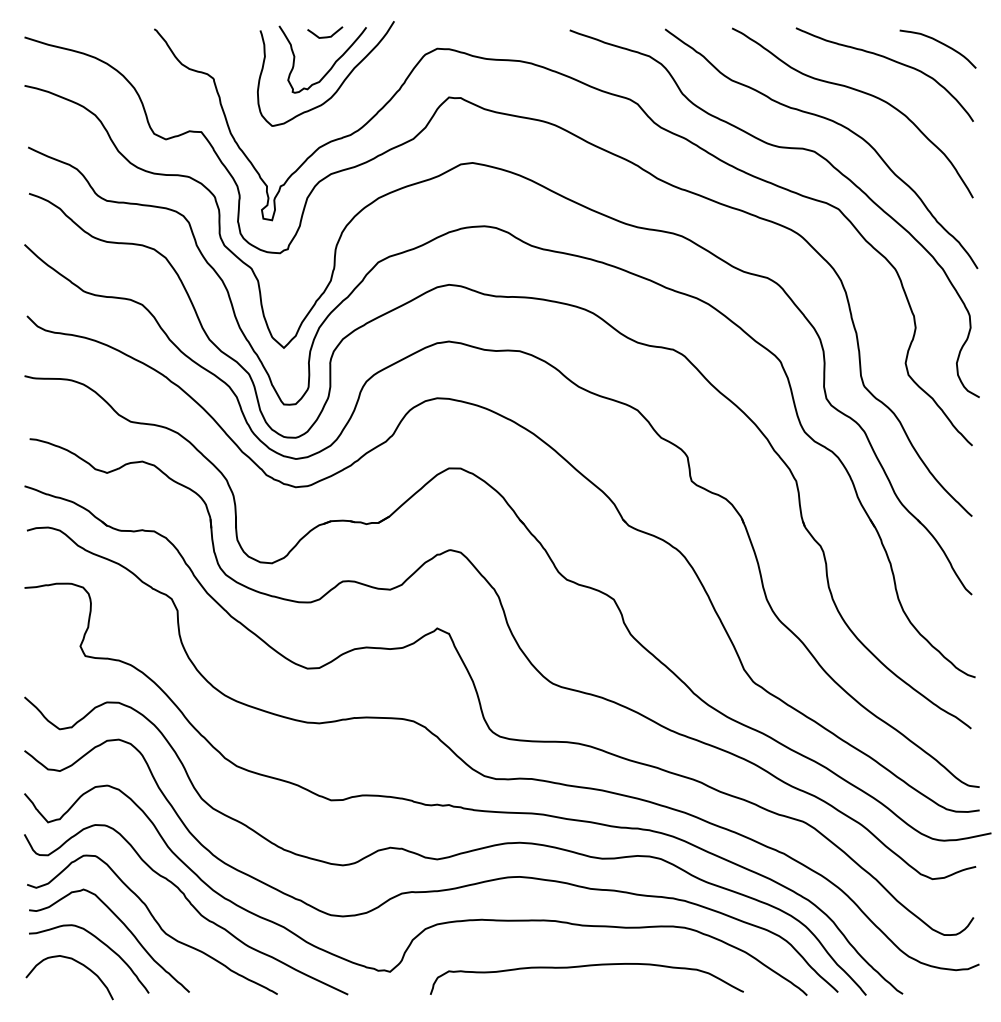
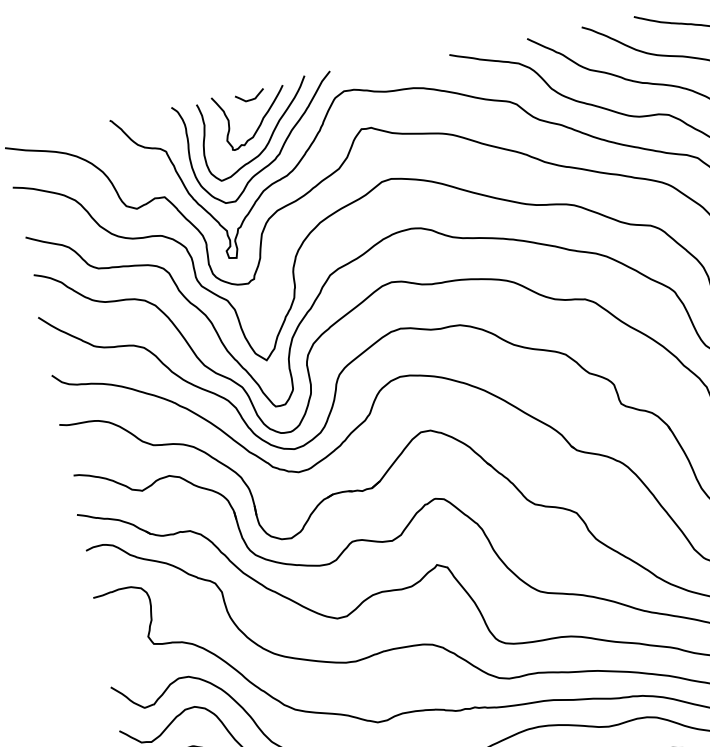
curve: (347, 104) -> (279, 151), added

